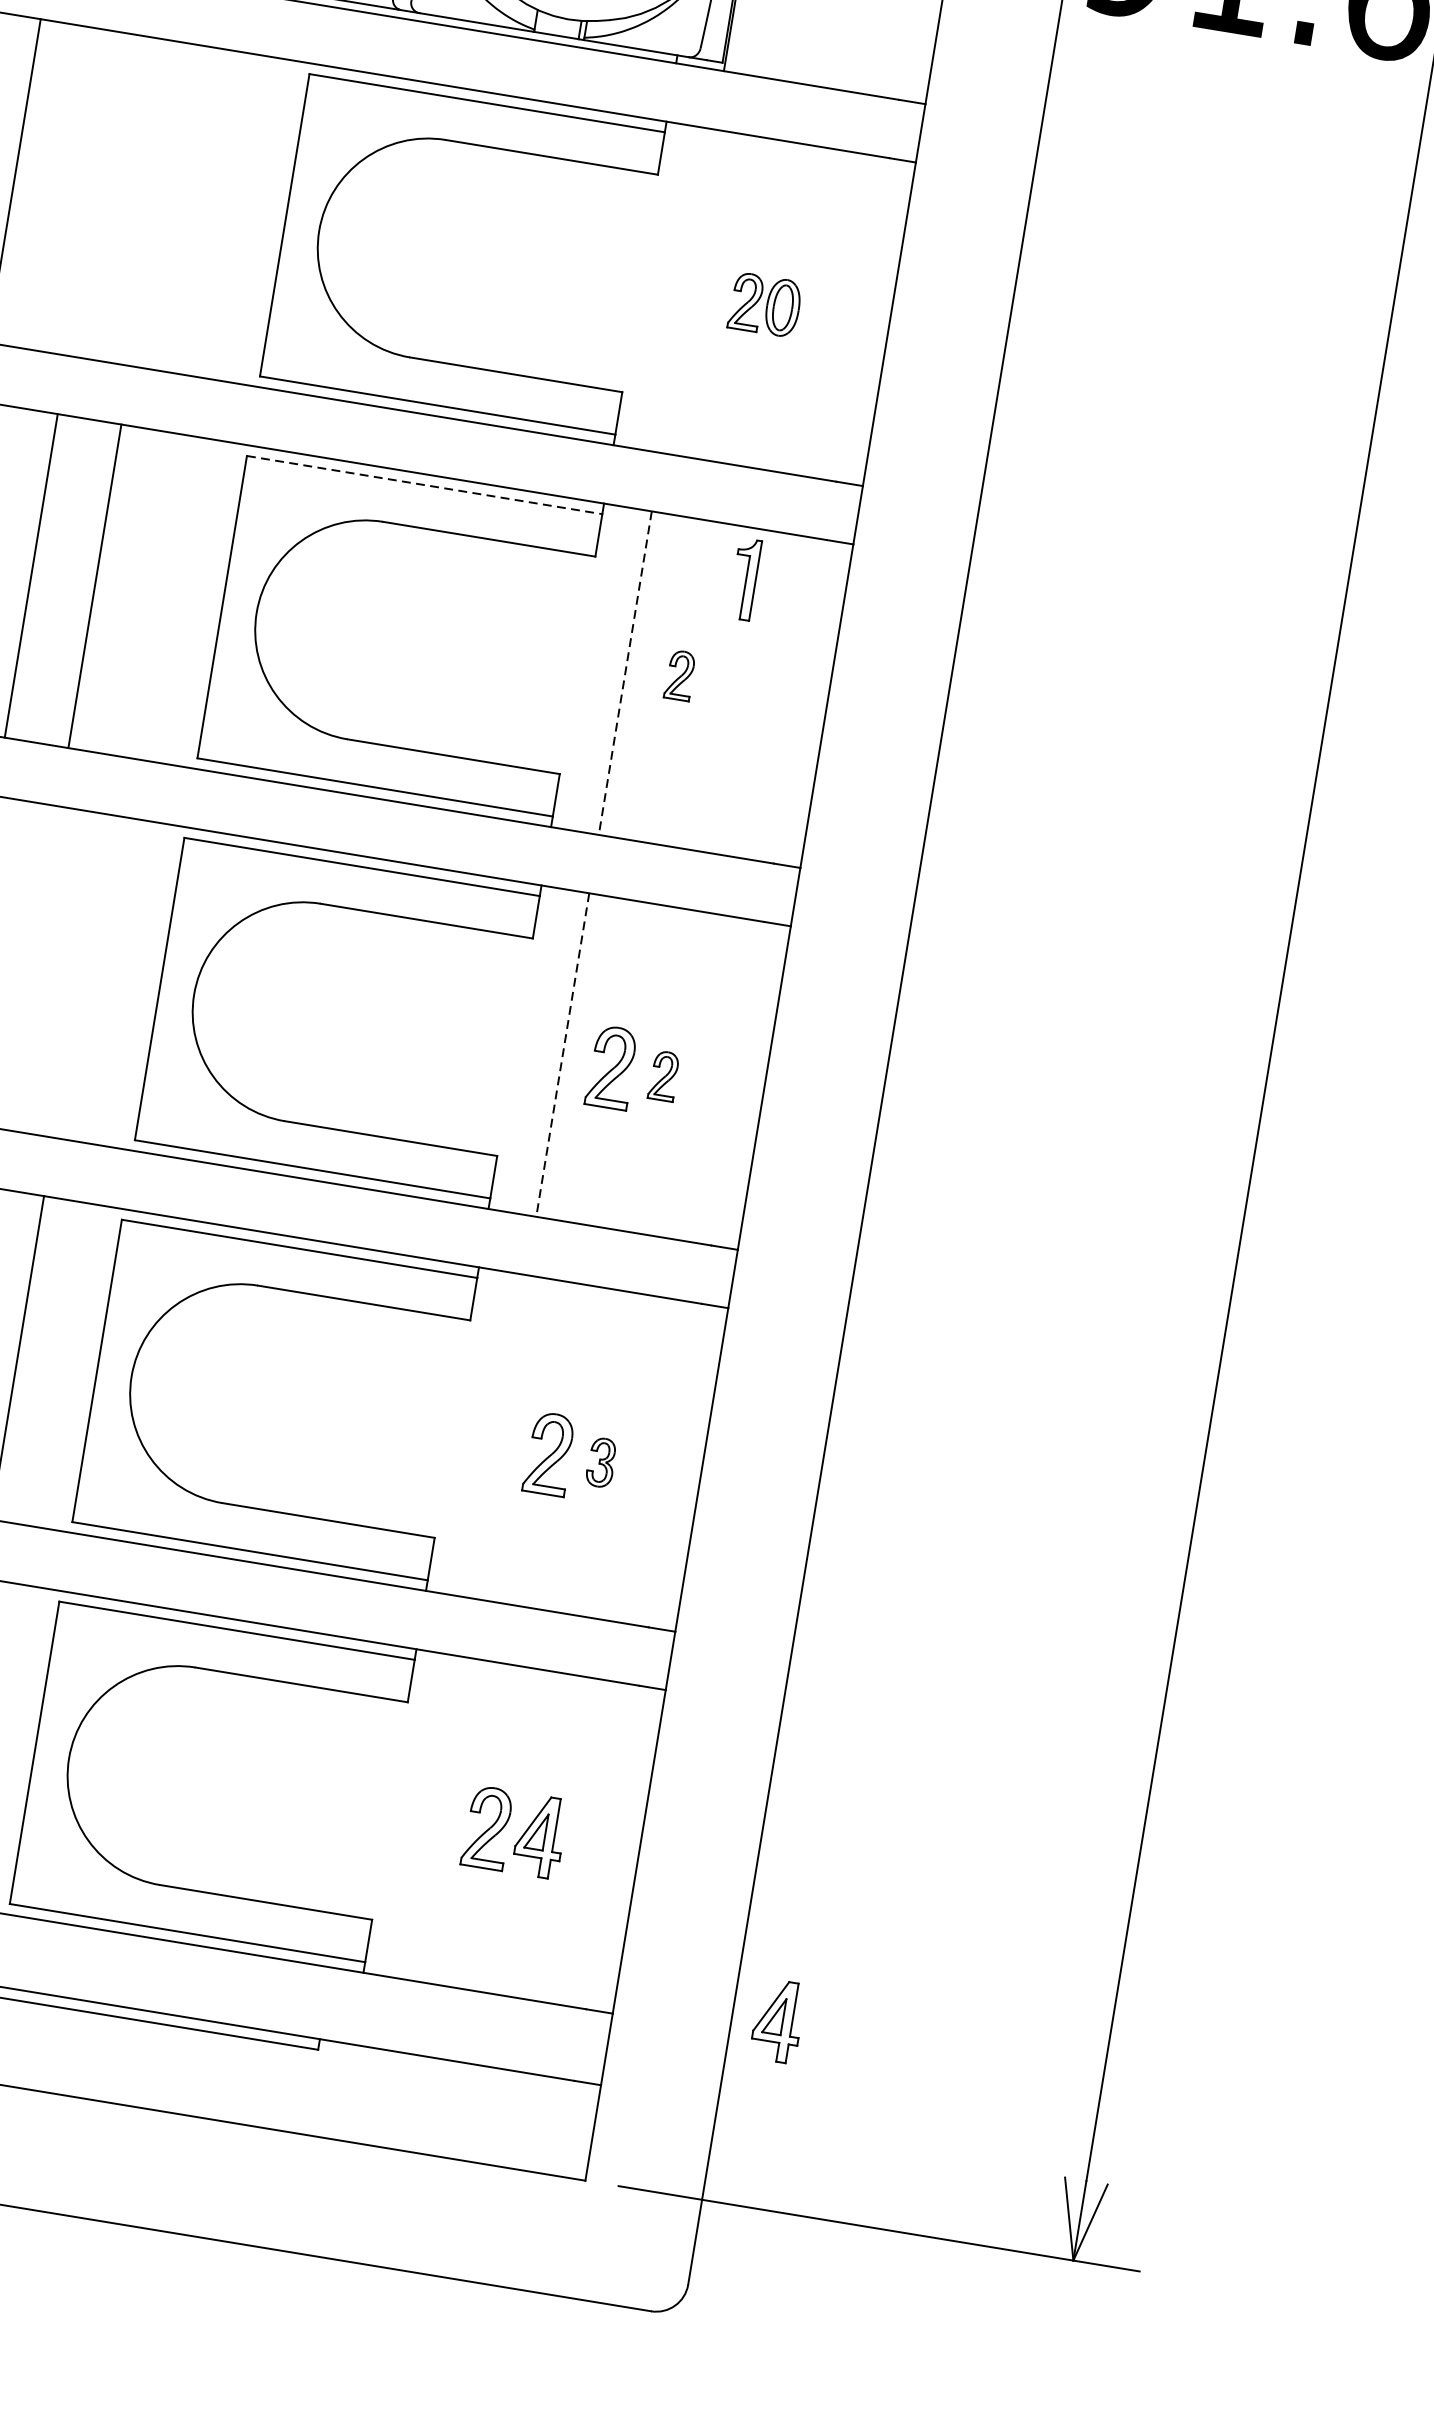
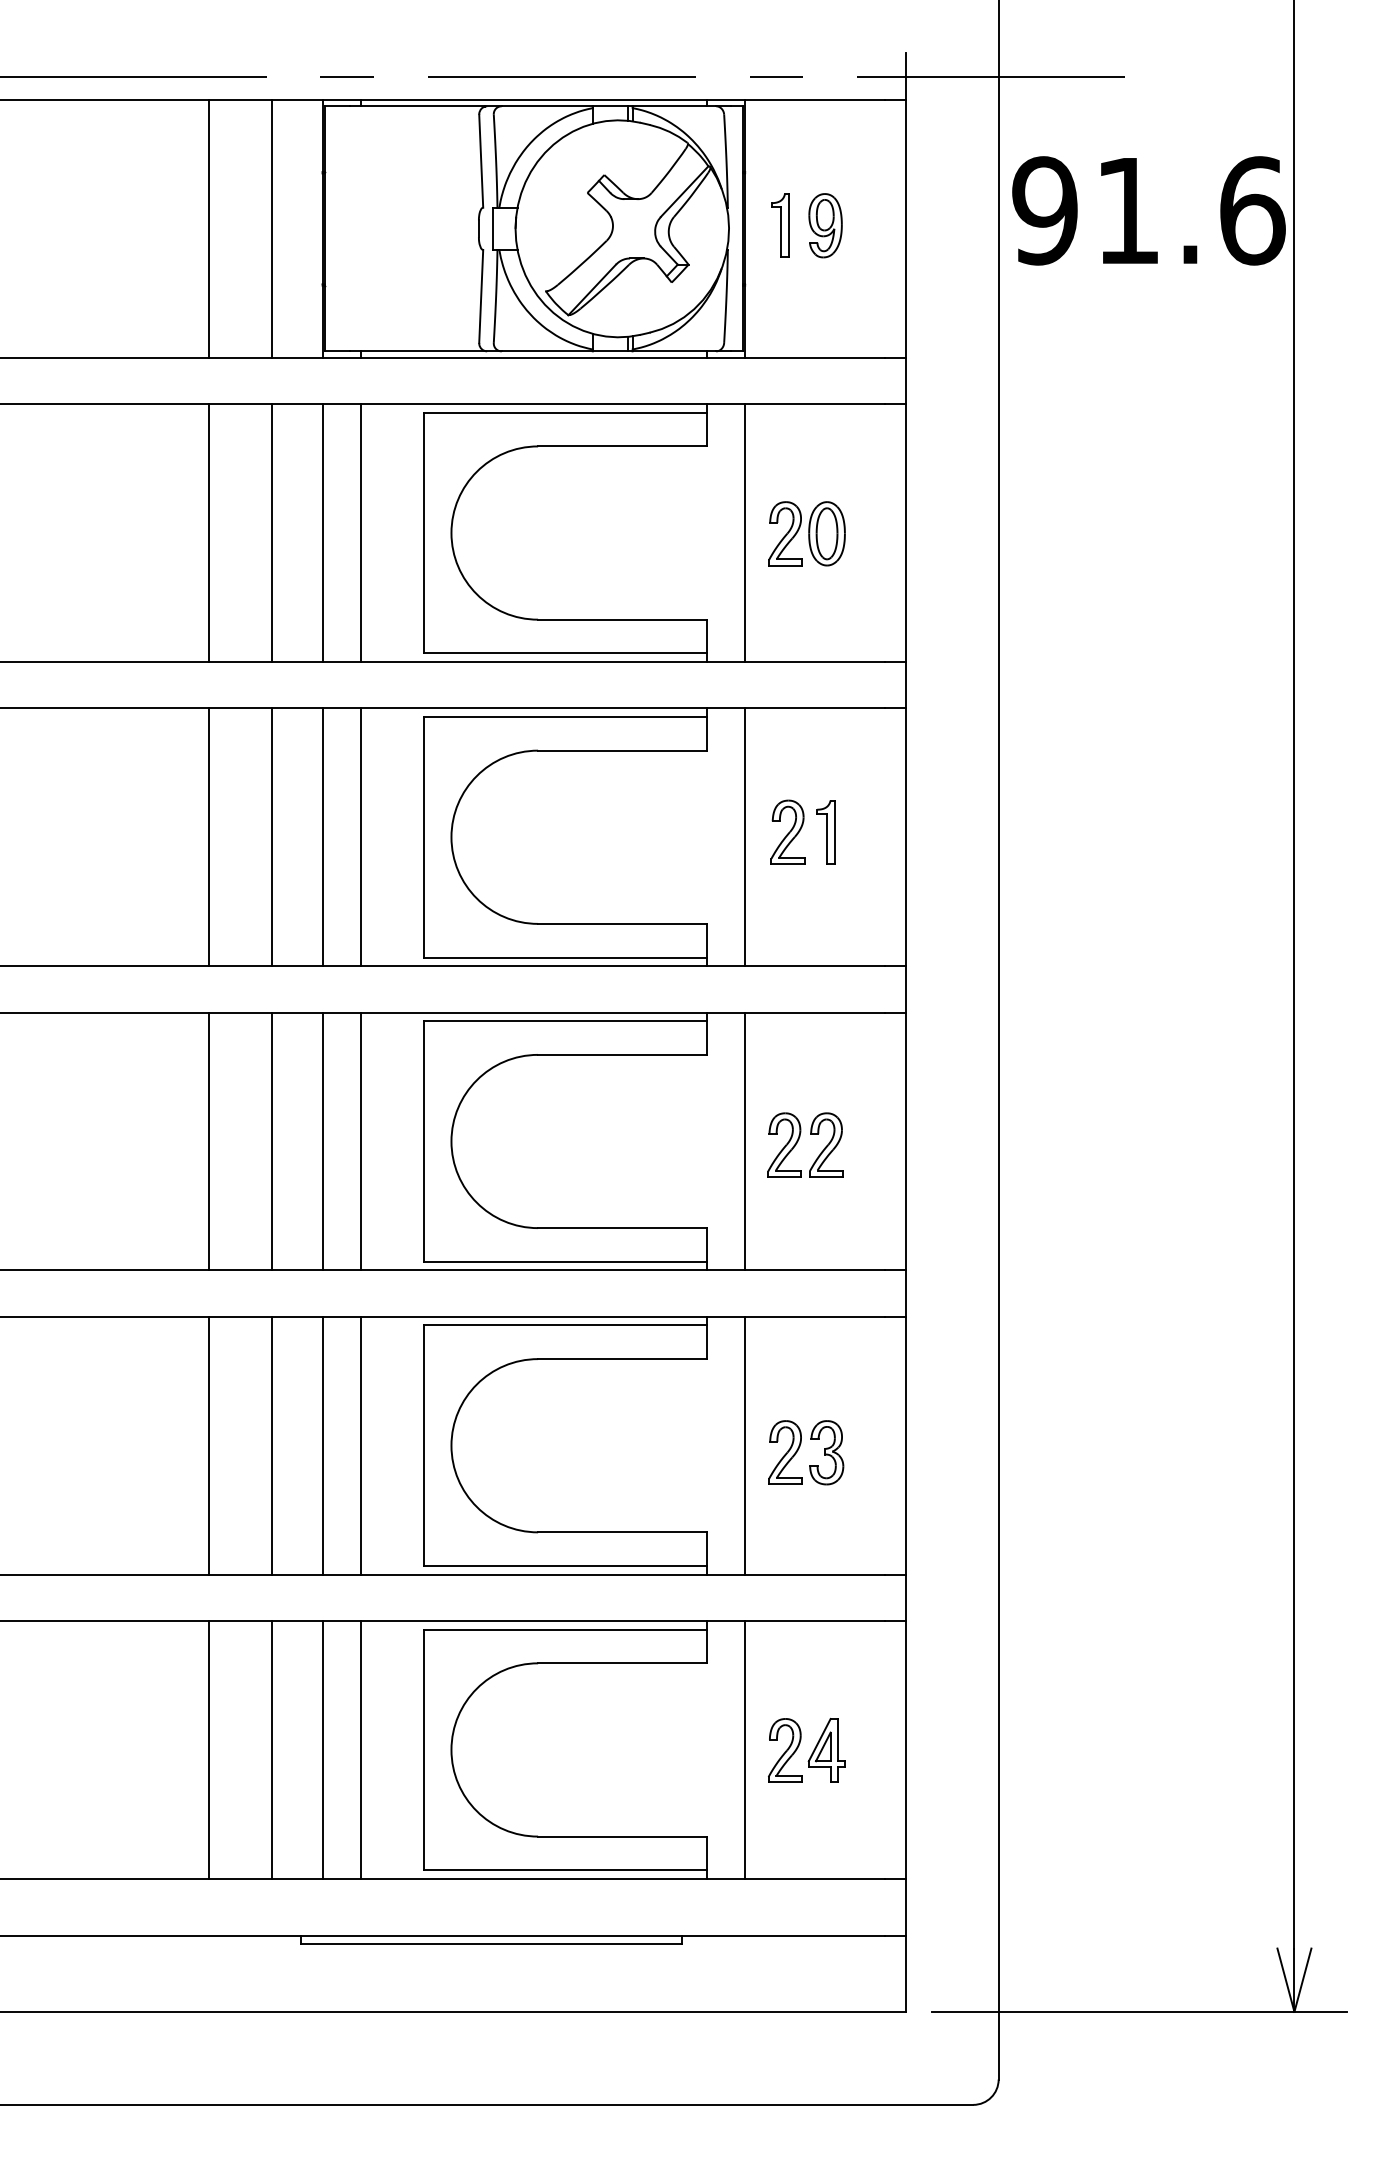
line: (93, 193) -> (271, 532), added
line: (157, 203) -> (322, 532), added
line: (205, 211) -> (360, 532), added
line: (688, 290) -> (745, 532), added
part: (764, 304) -> (806, 533), size x1.43
line: (424, 484) -> (565, 716), dashed -> solid
part: (744, 579) -> (825, 832), moved
line: (142, 594) -> (360, 837), added
line: (625, 673) -> (745, 837), dashed -> solid
part: (679, 674) -> (787, 831), size x1.67
line: (32, 968) -> (322, 1141), added
line: (79, 975) -> (360, 1141), added
line: (563, 1055) -> (745, 1141), dashed -> solid
part: (664, 1075) -> (826, 1144), size x1.67
line: (500, 1436) -> (745, 1445), added
part: (600, 1462) -> (826, 1452), size x1.67
line: (438, 1818) -> (745, 1749), added
part: (777, 2020) -> (1034, 1863), removed

